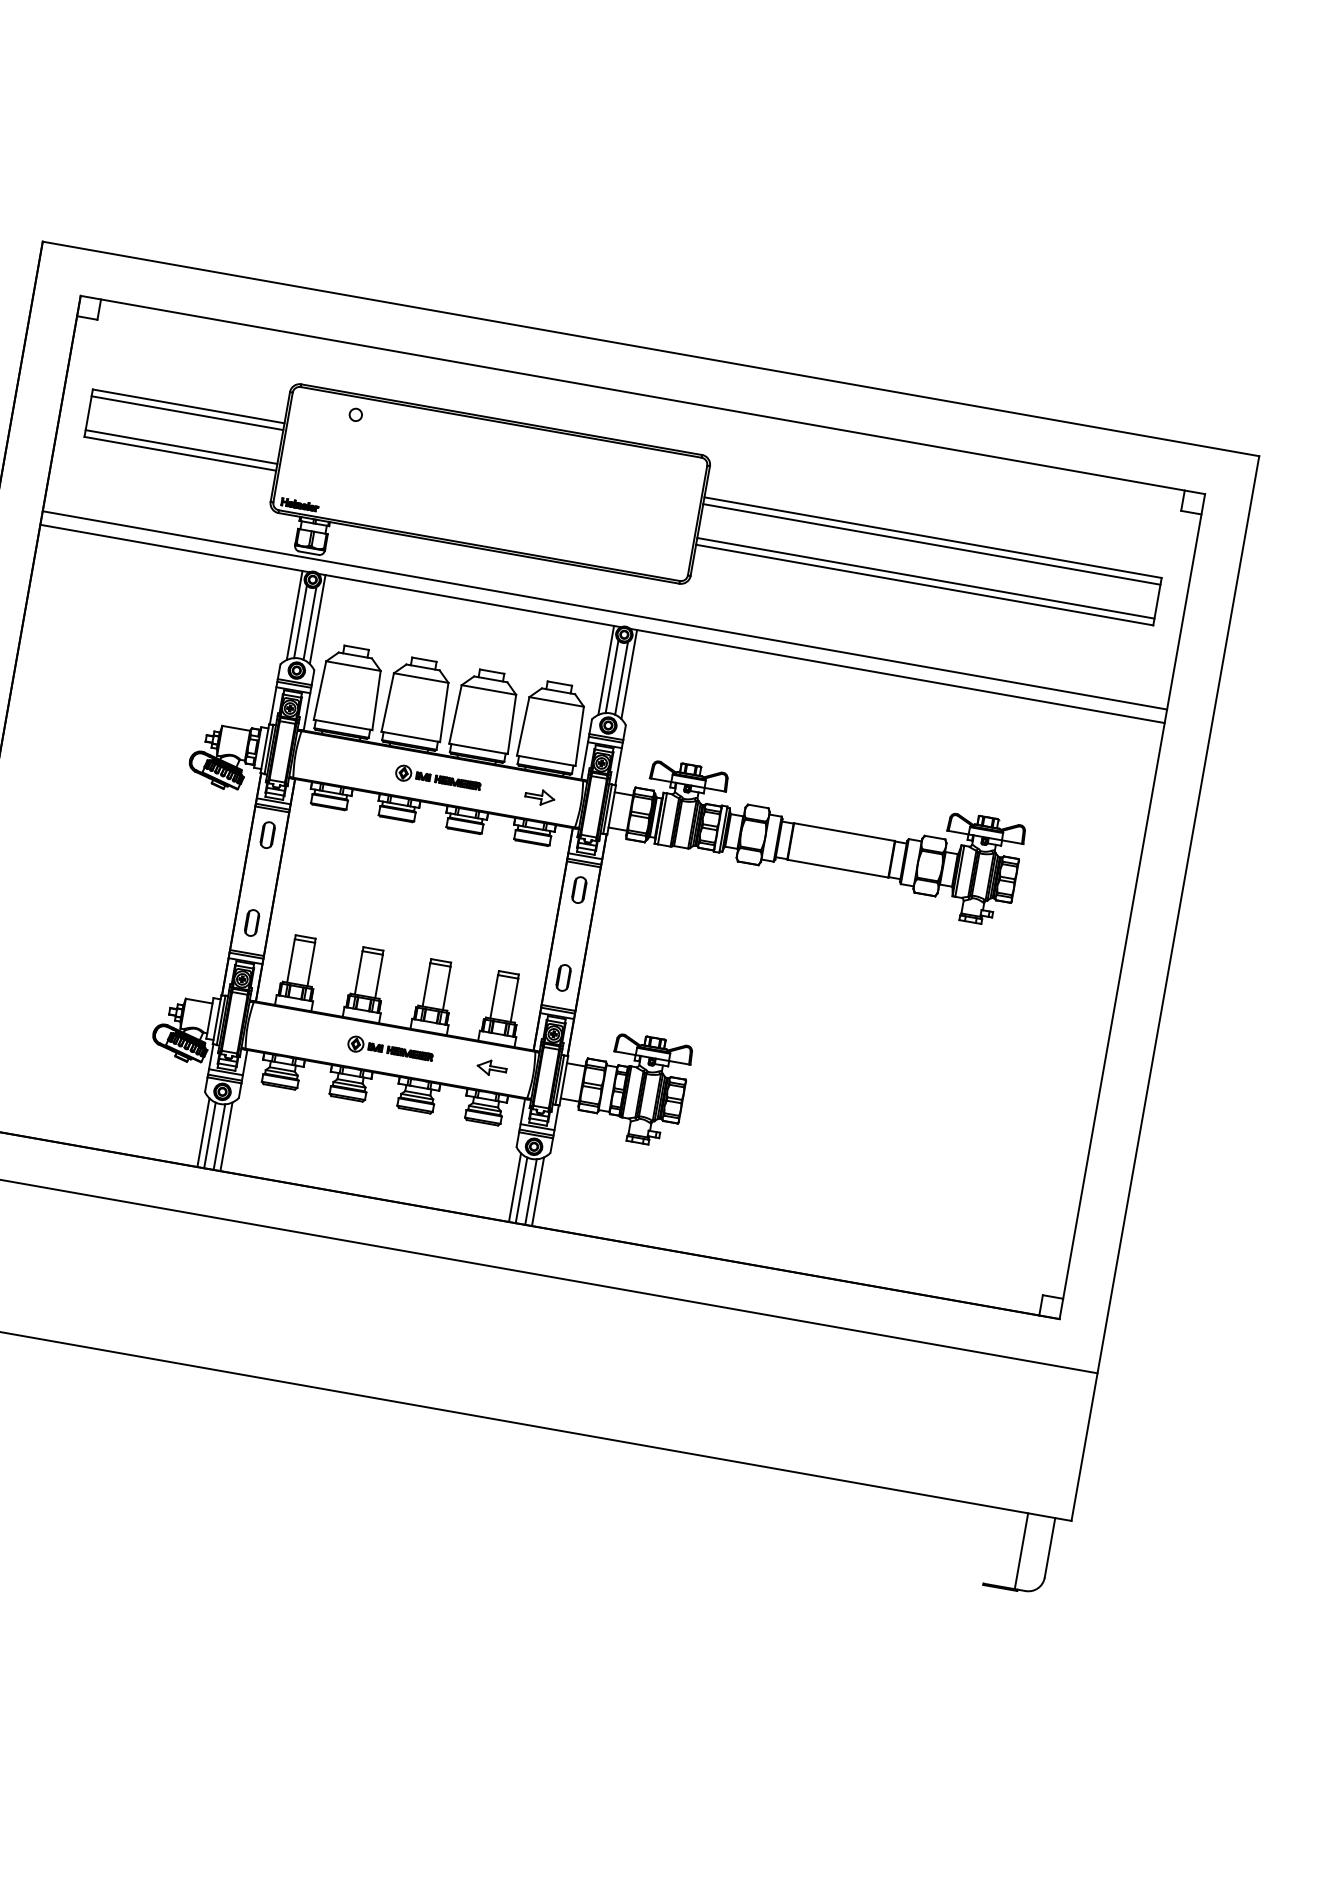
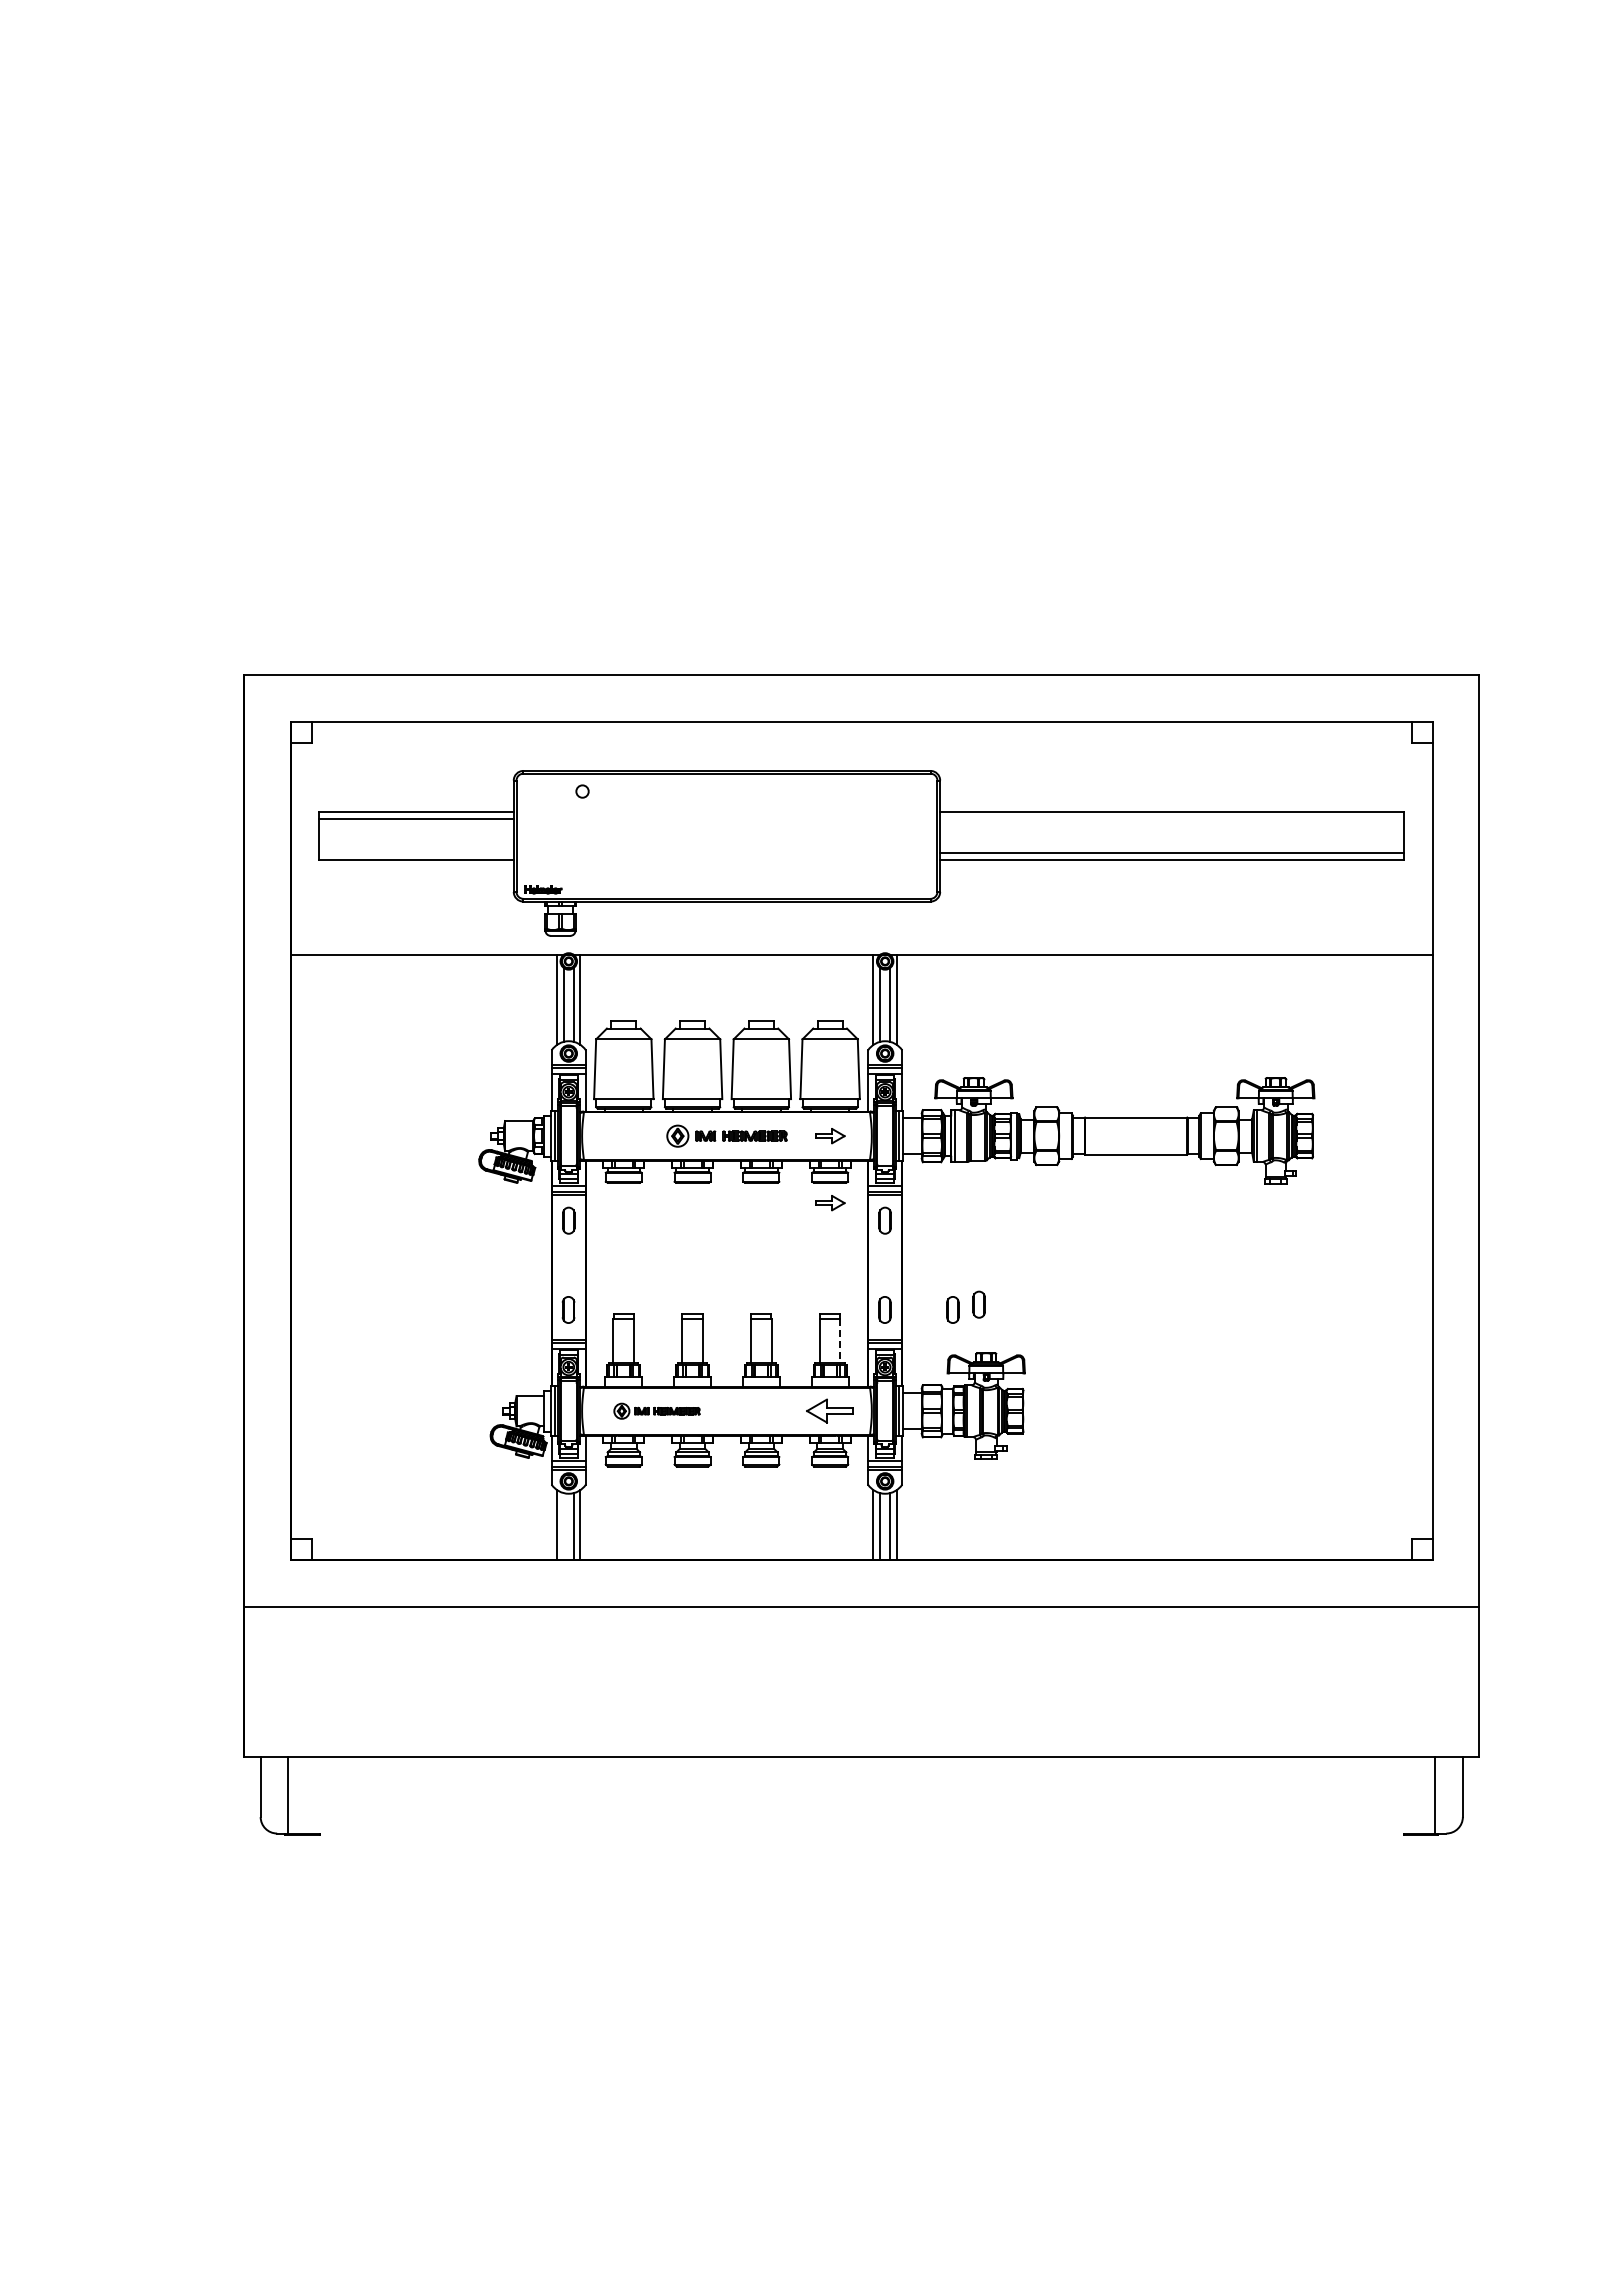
line: (181, 447) -> (416, 853), removed
line: (931, 544) -> (1172, 819), removed
line: (604, 610) -> (861, 940), removed
part: (437, 778) -> (726, 1135), size x1.4
part: (528, 863) -> (830, 1203), added
part: (656, 988) -> (978, 1304), added
part: (630, 989) -> (952, 1309), added
line: (514, 1001) -> (840, 1341), solid -> dashed
part: (390, 1049) -> (656, 1410), moved
part: (491, 1068) -> (829, 1411), size x1.6
line: (209, 1135) -> (563, 1526), removed

